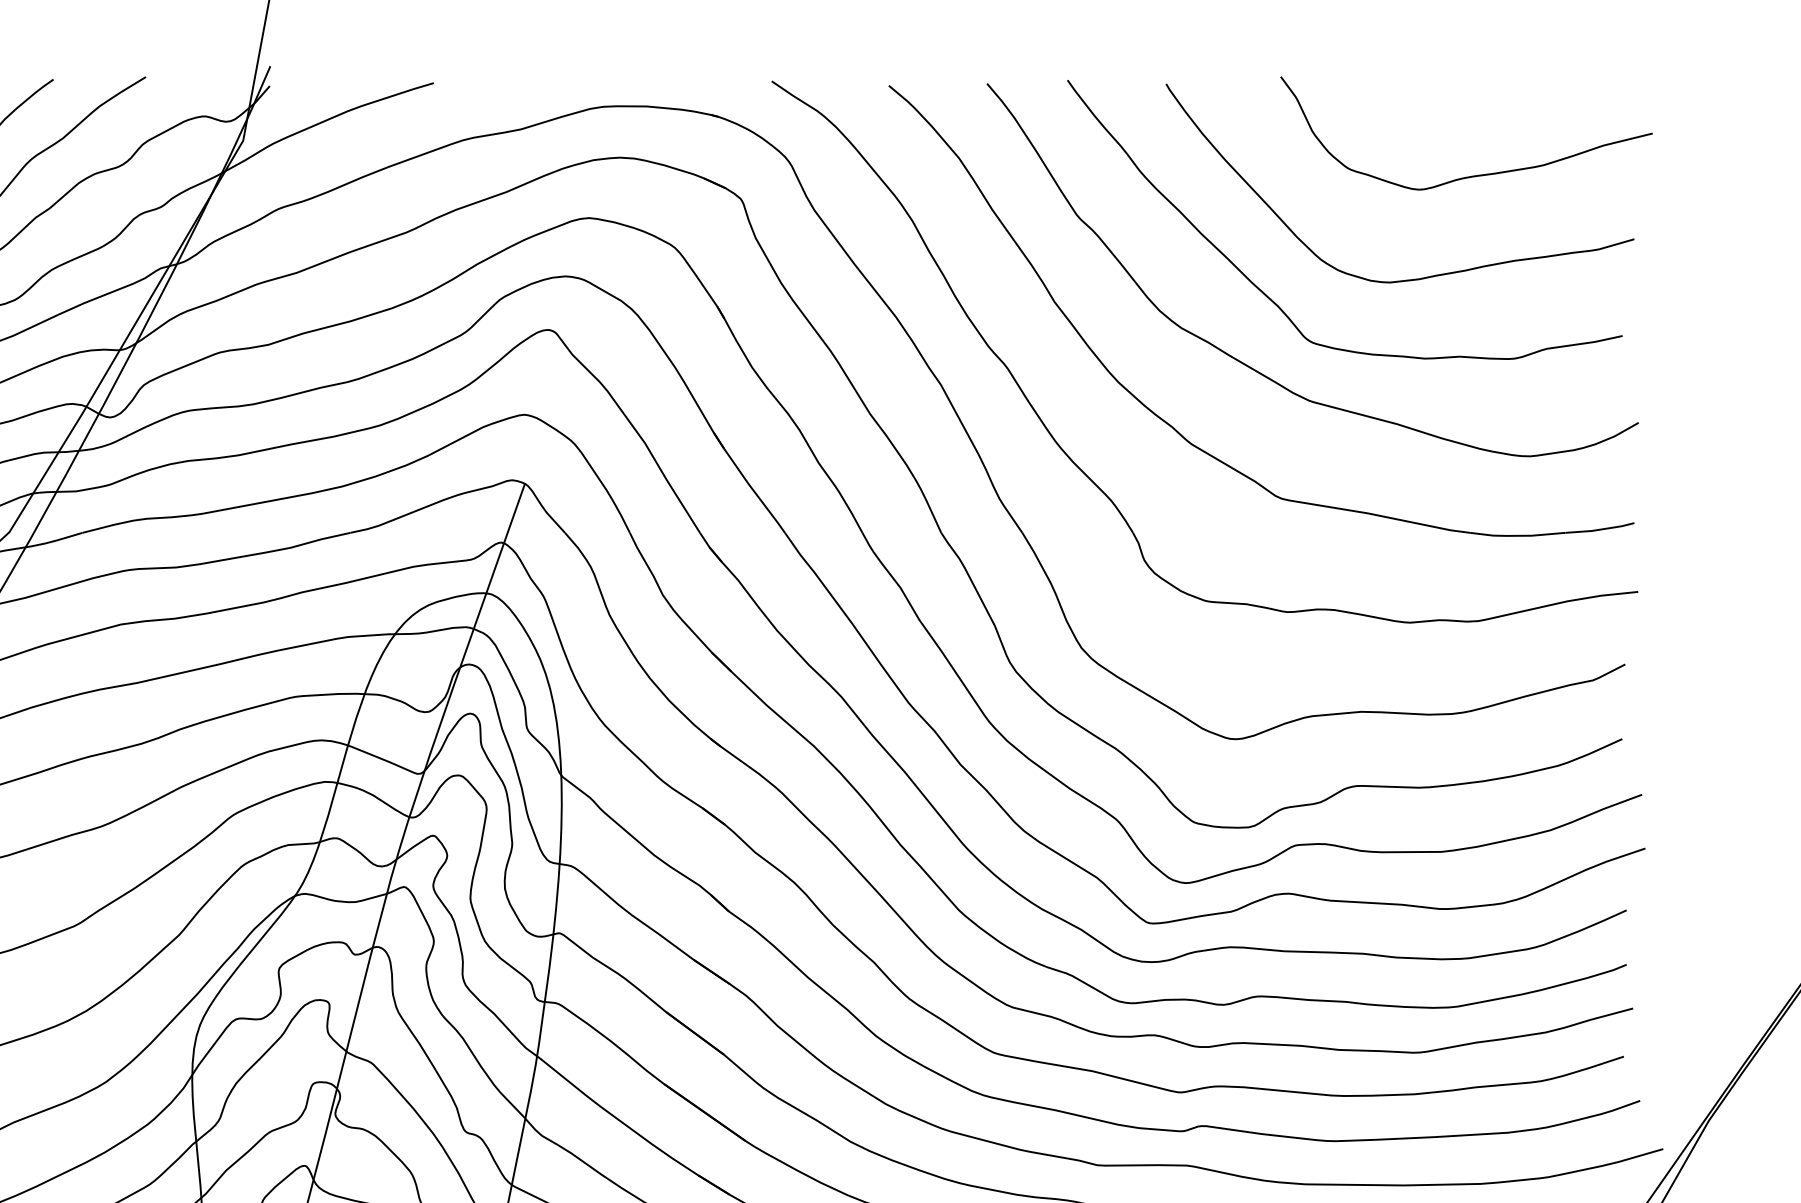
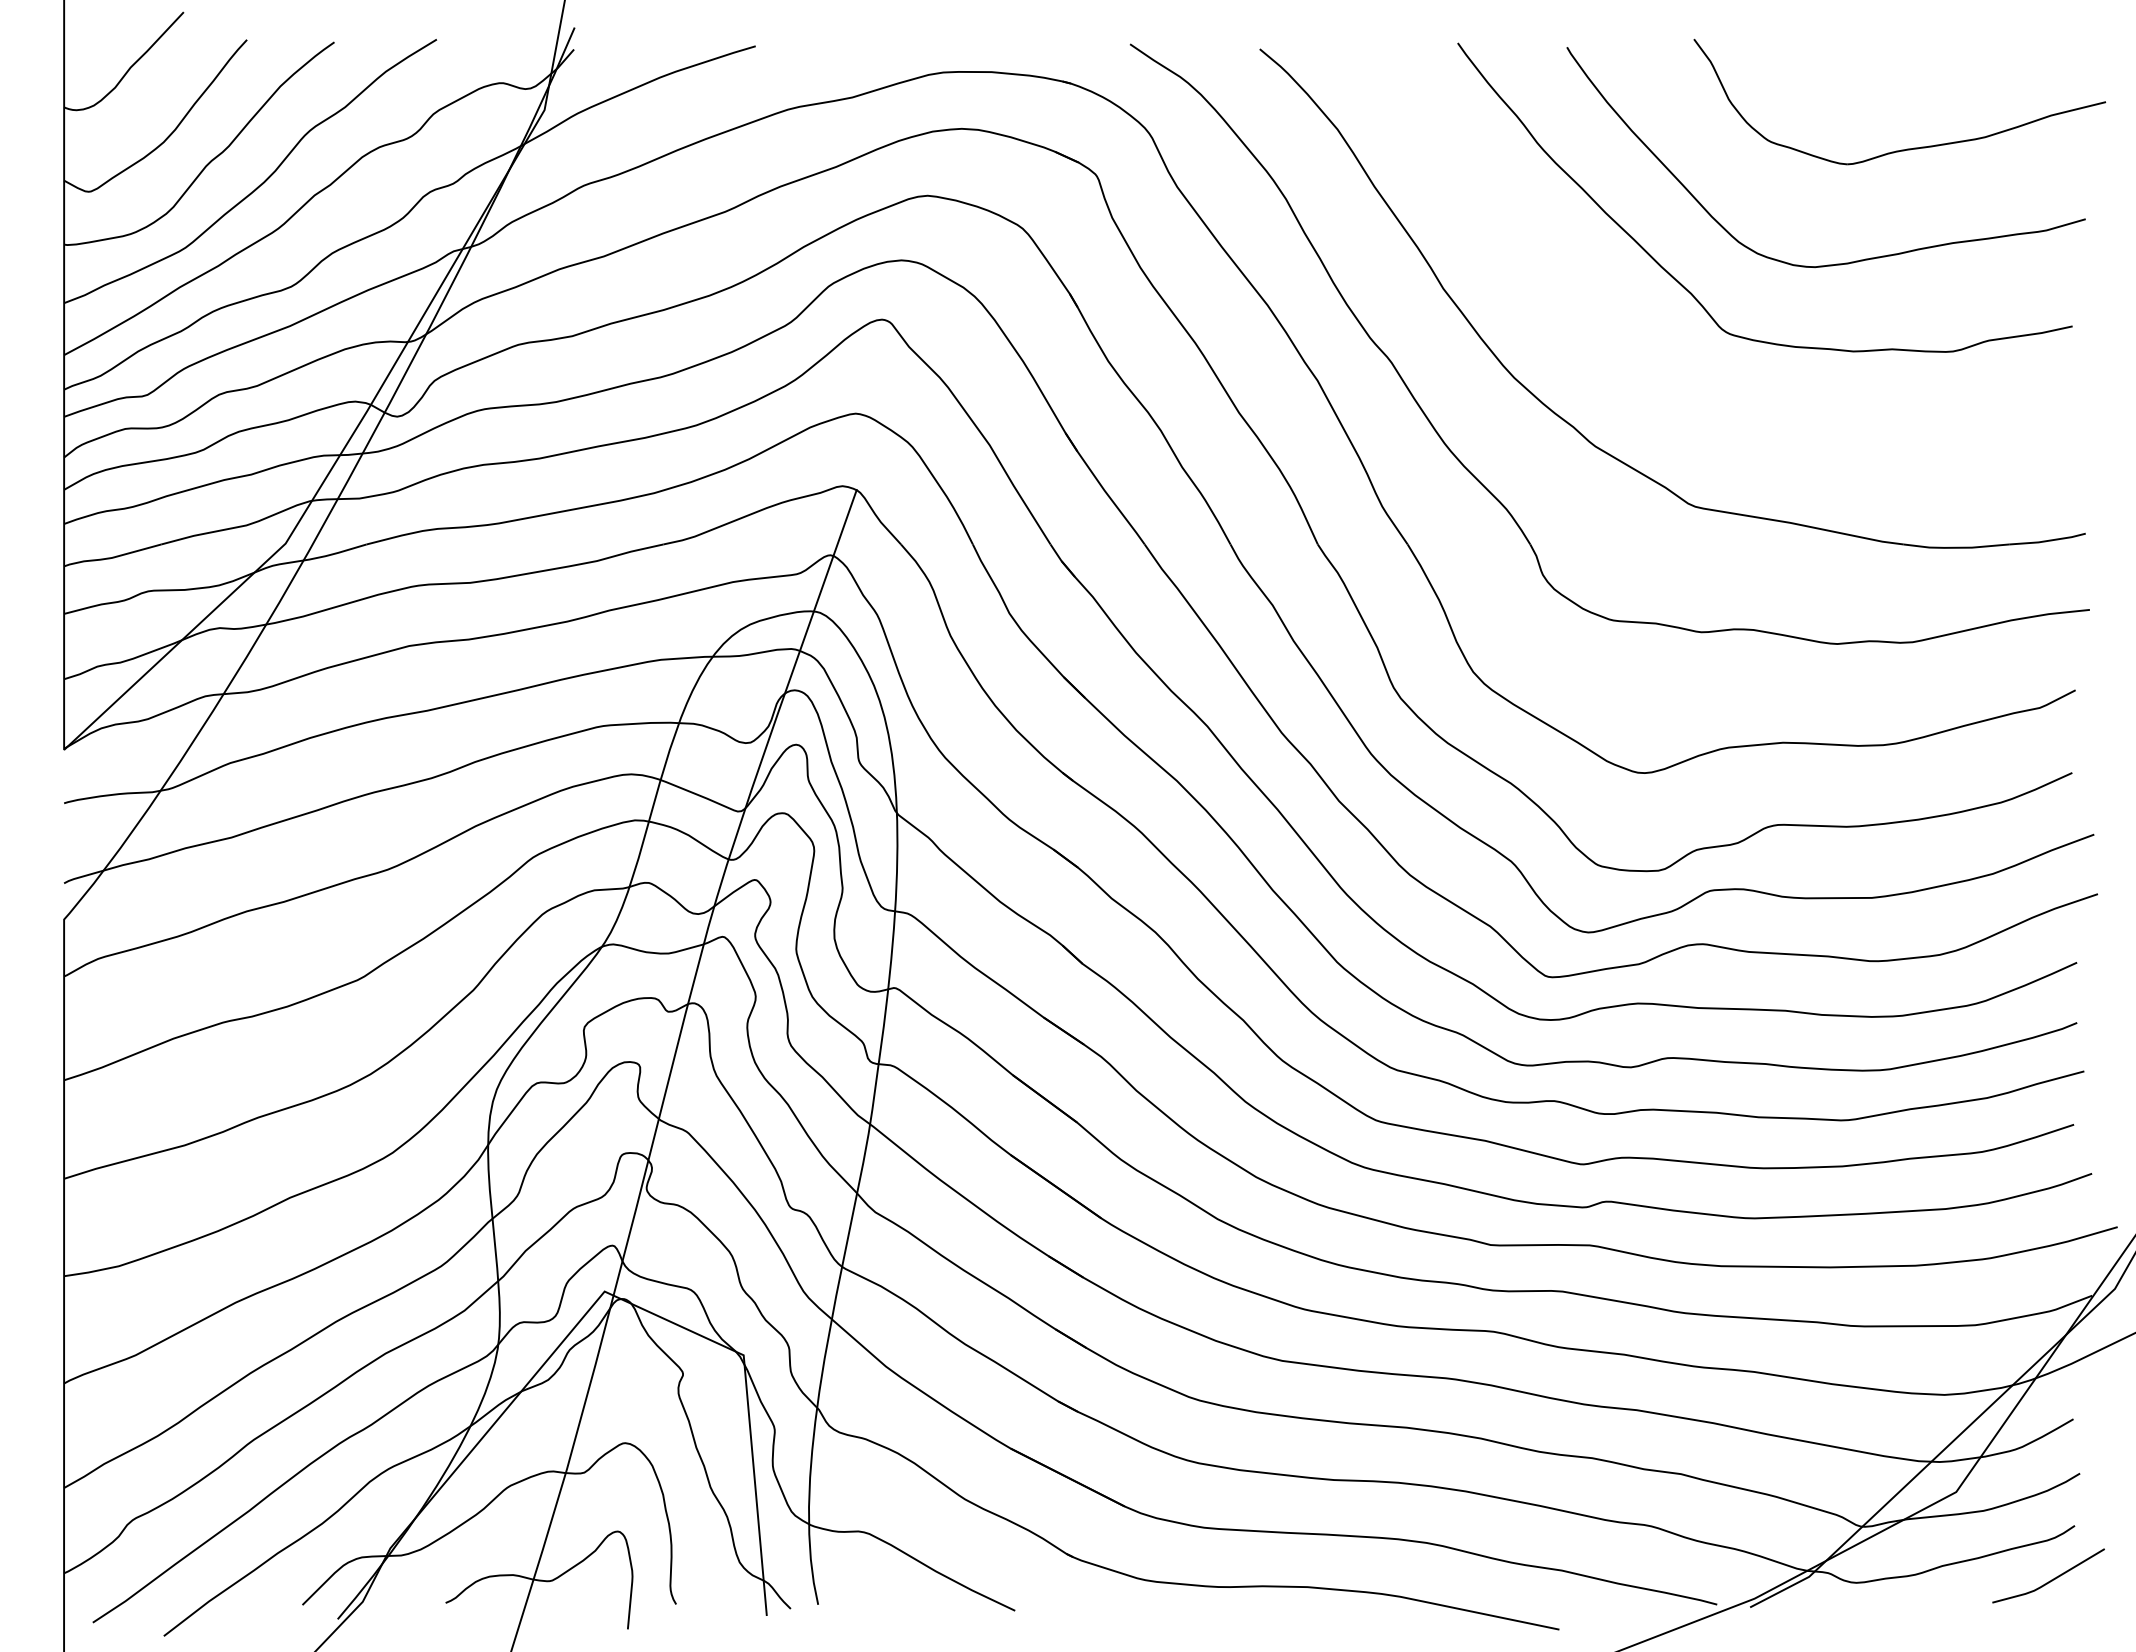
curve: (1254, 368) -> (1664, 362), removed

